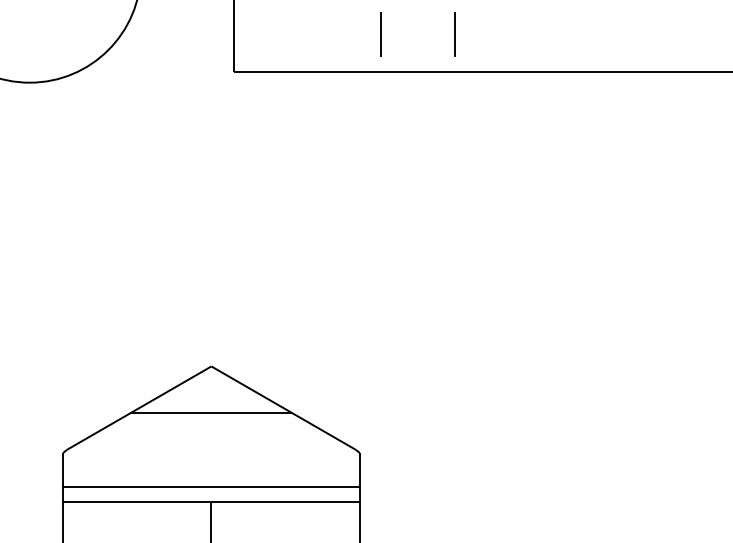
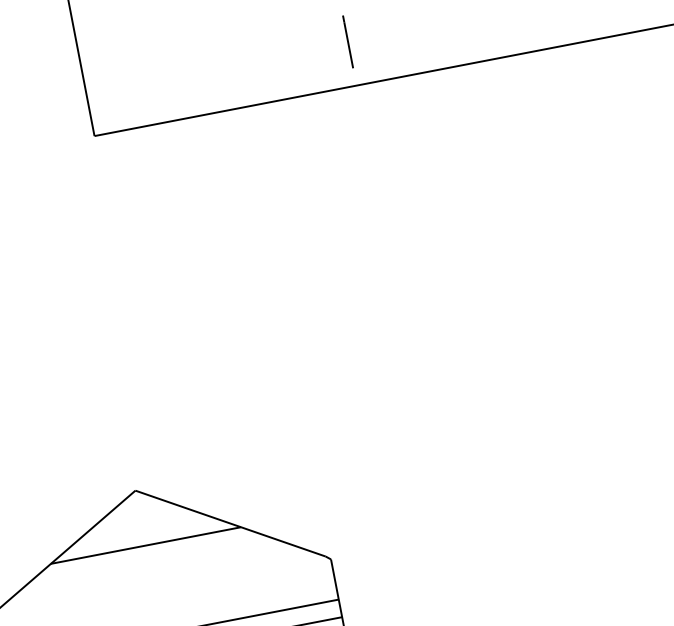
line: (380, 34) -> (260, 58), removed

